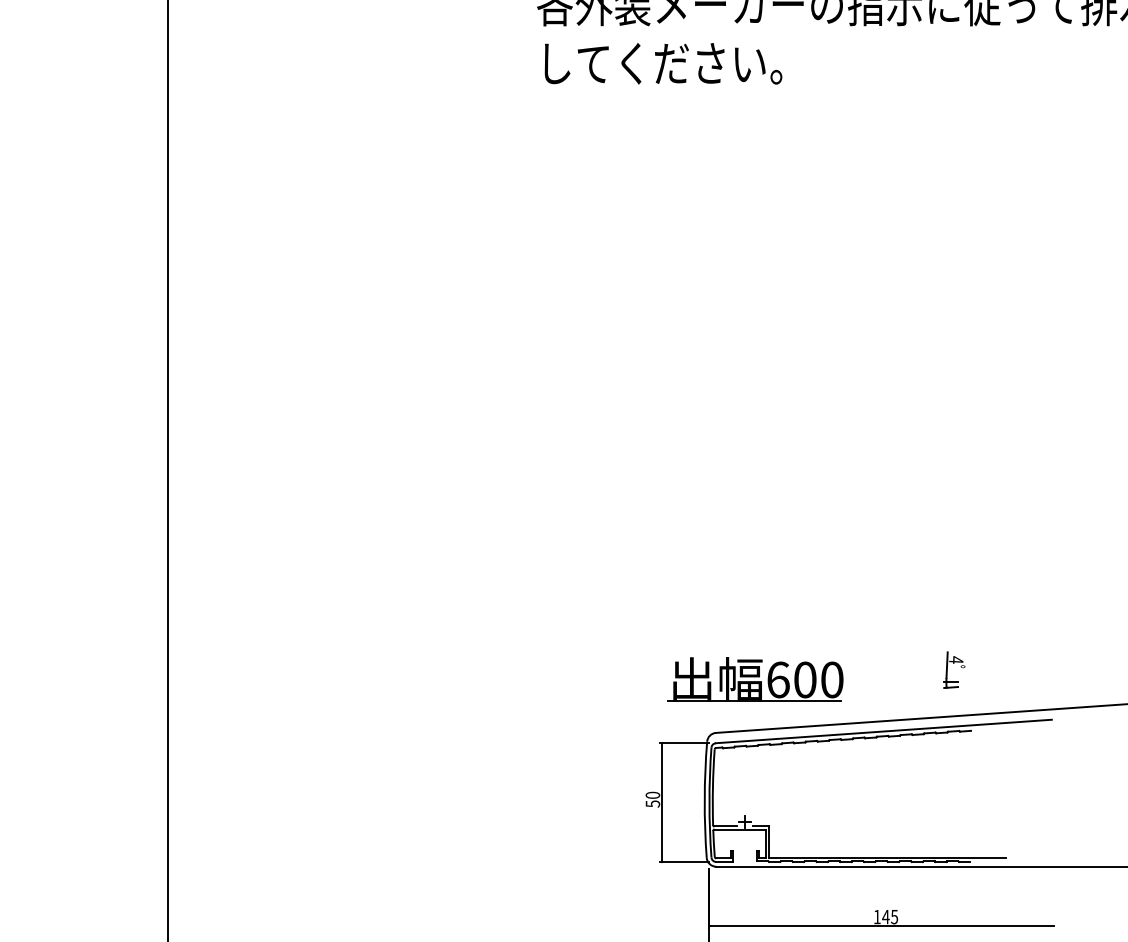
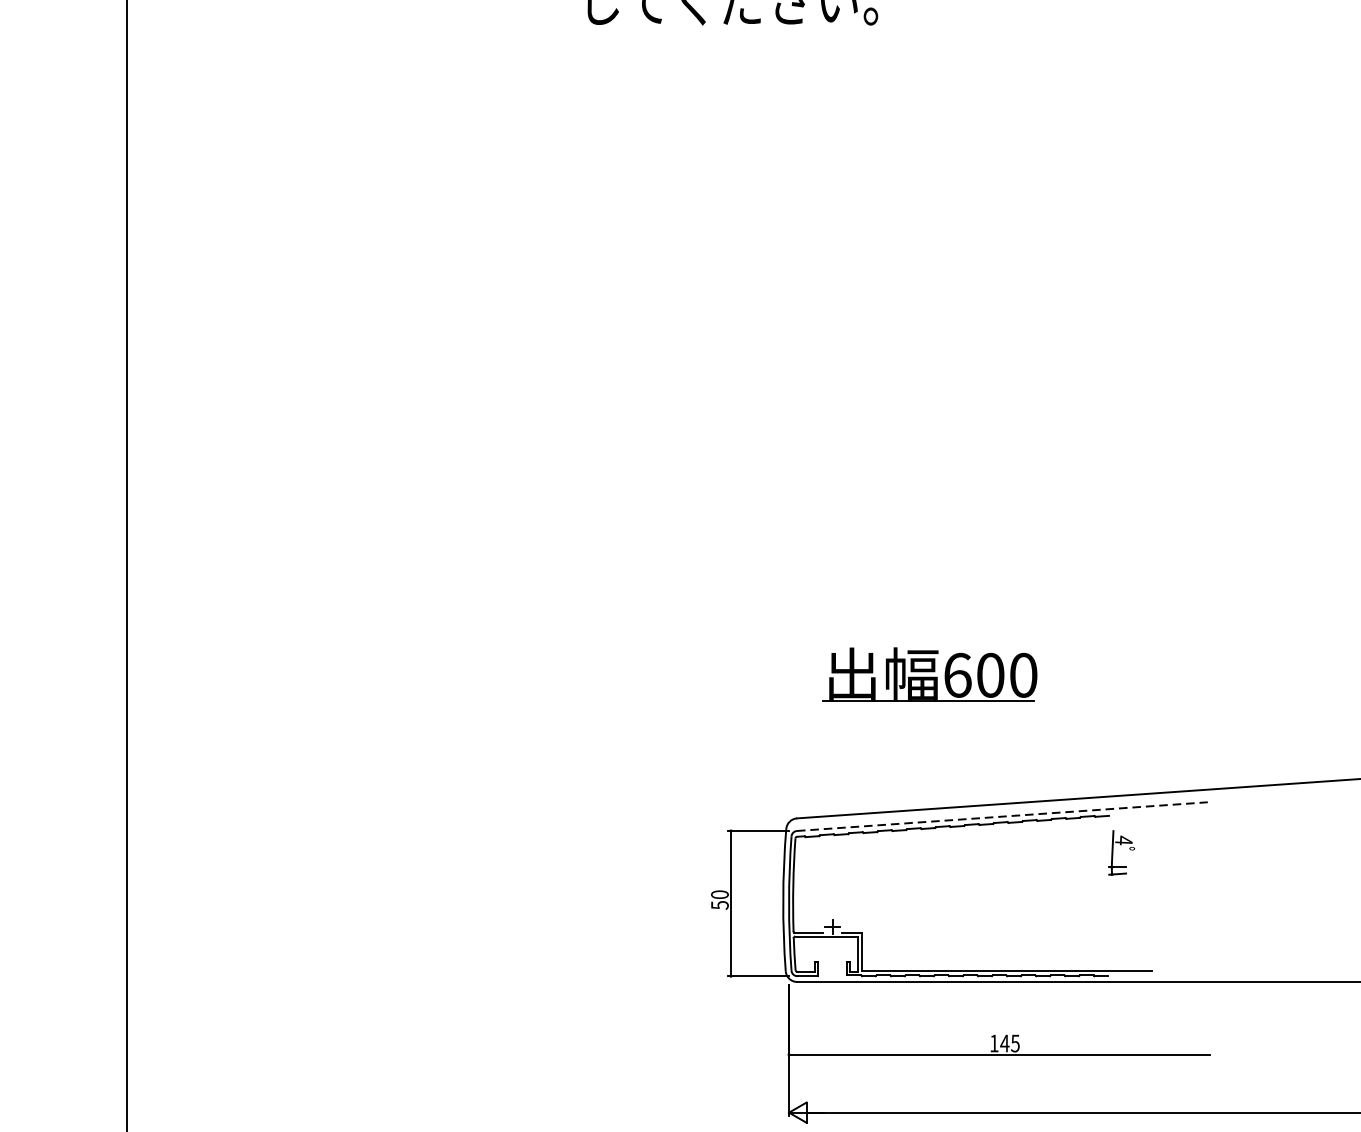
part: (954, 669) -> (1121, 852), moved
part: (755, 679) -> (929, 674), moved
line: (884, 731) -> (1003, 816), solid -> dashed

